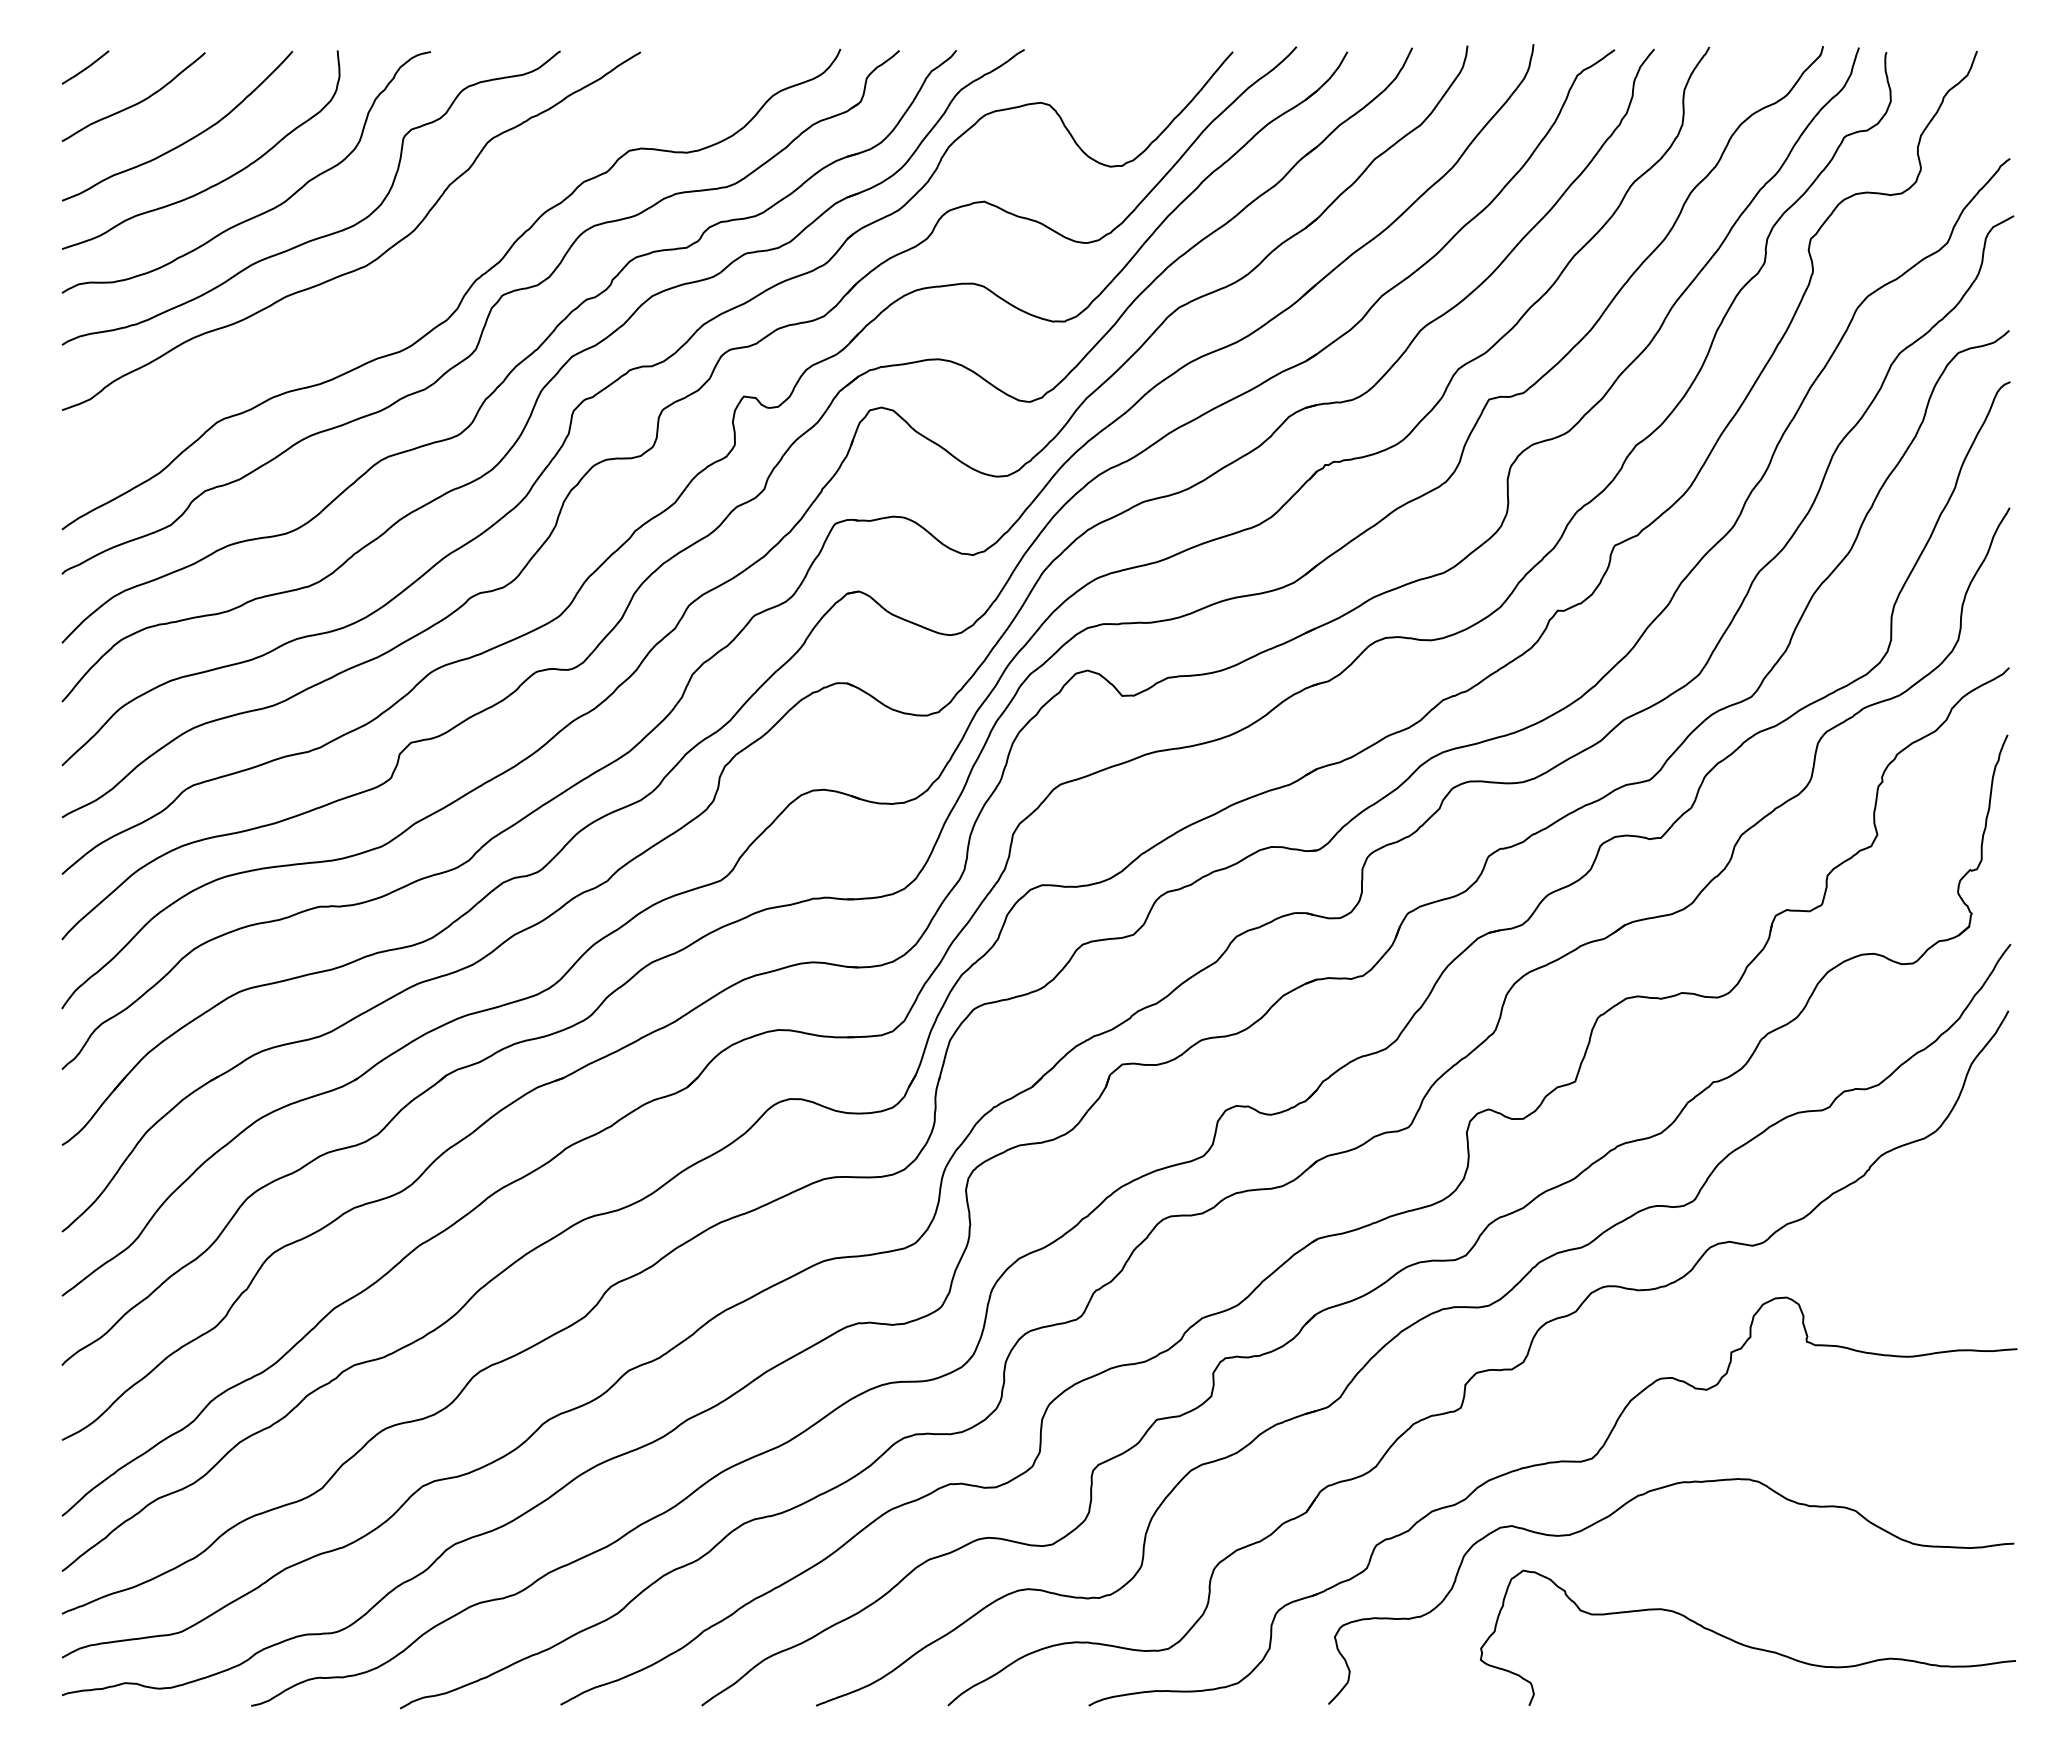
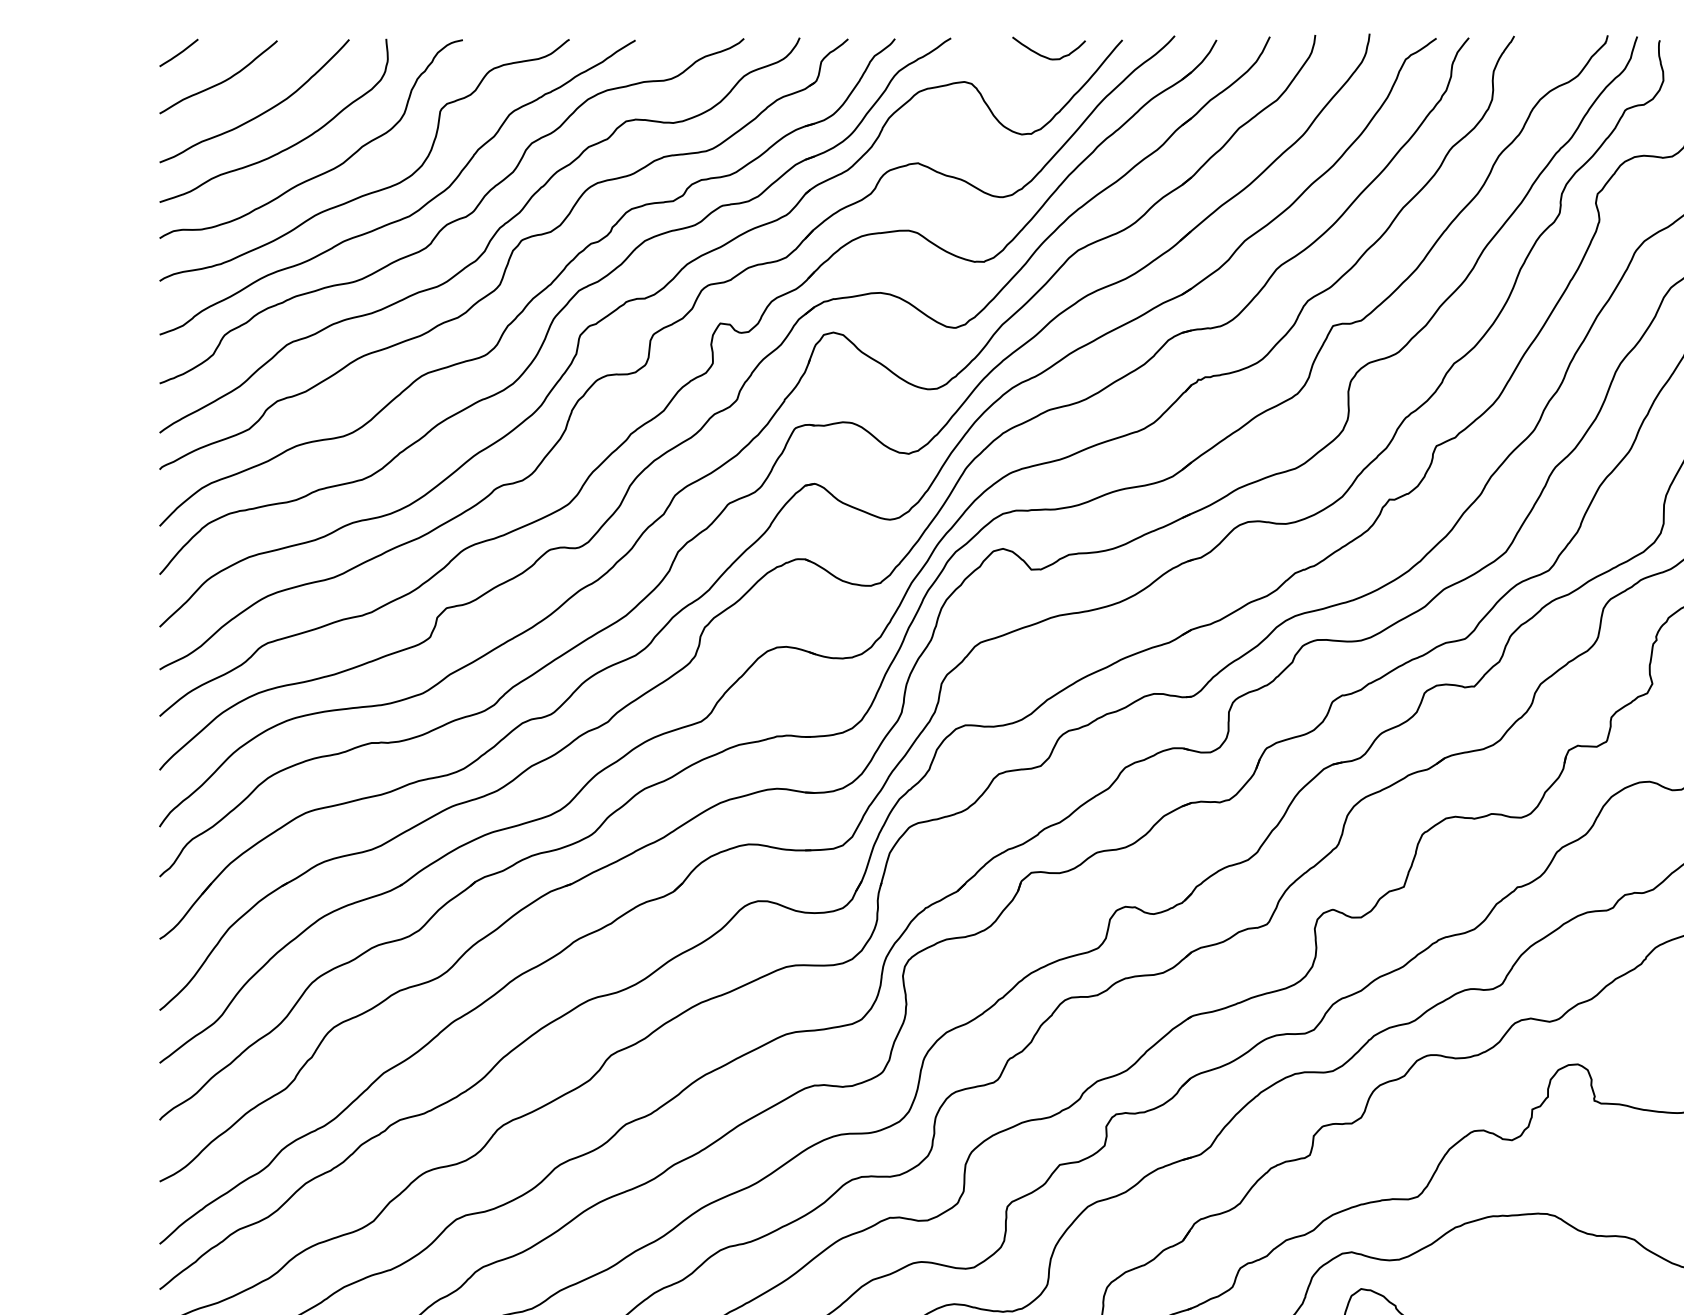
curve: (1139, 71) -> (1045, 56), added
curve: (423, 269) -> (456, 219), added

